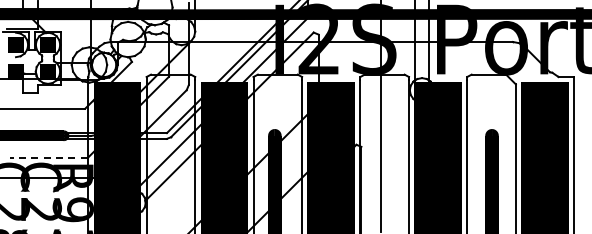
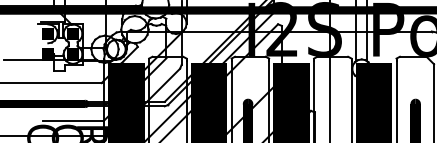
line: (48, 157) -> (73, 120), dashed -> solid

